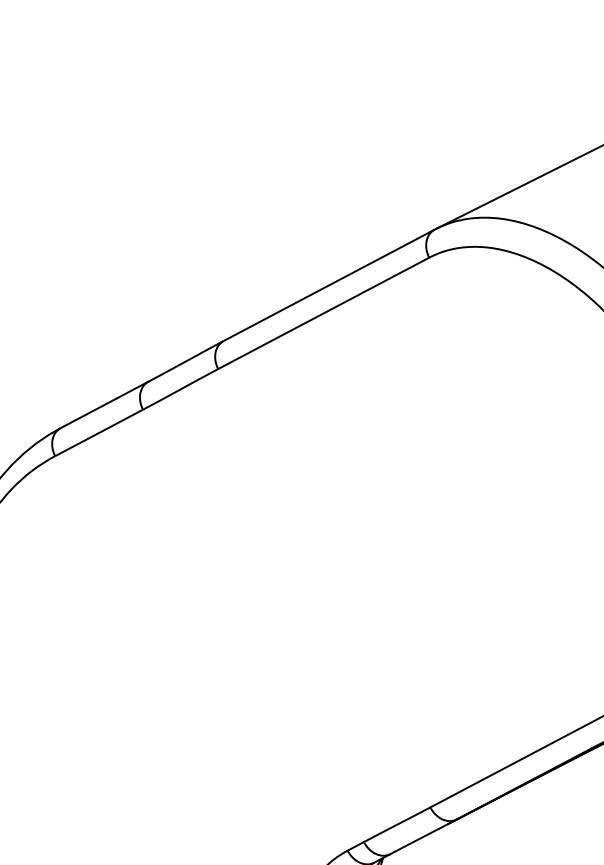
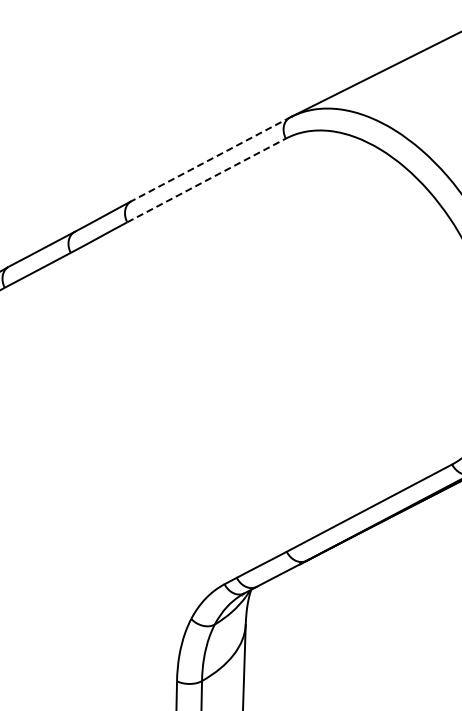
line: (330, 284) -> (211, 158), solid -> dashed
line: (323, 313) -> (206, 180), solid -> dashed

